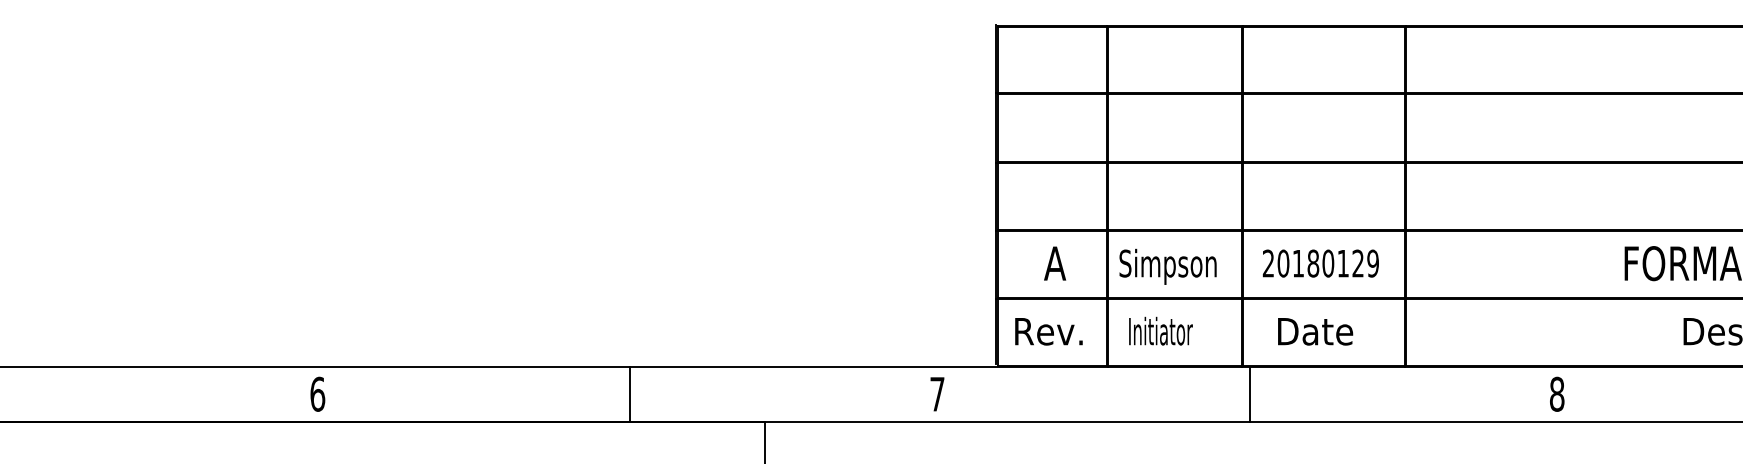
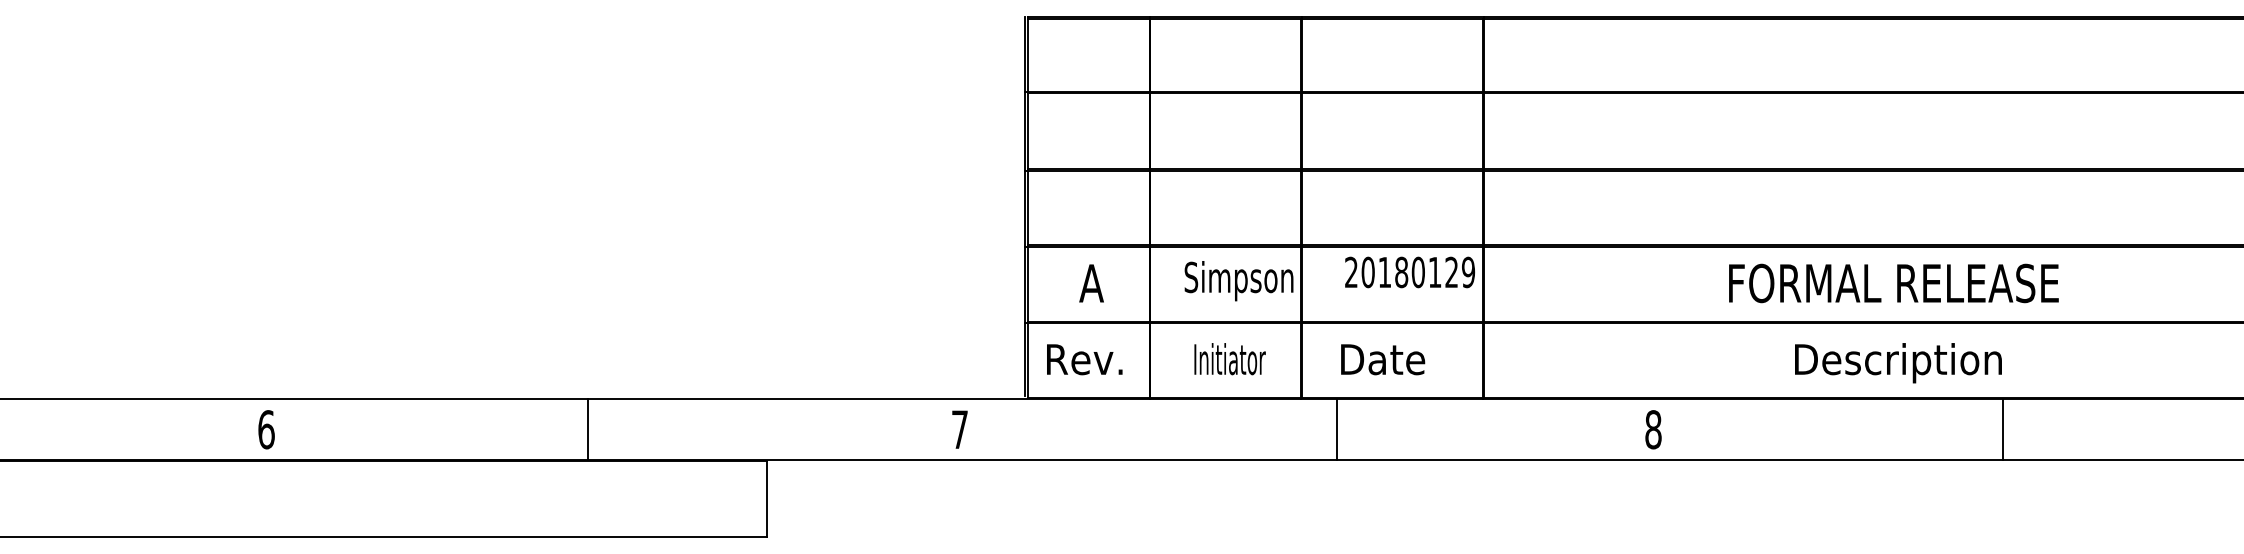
text: (1320, 263) -> (1409, 272), moved
text: (1167, 267) -> (1238, 281), moved
text: (1160, 331) -> (1229, 359), moved
line: (630, 394) -> (588, 429), moved
line: (1249, 394) -> (1336, 429), moved

